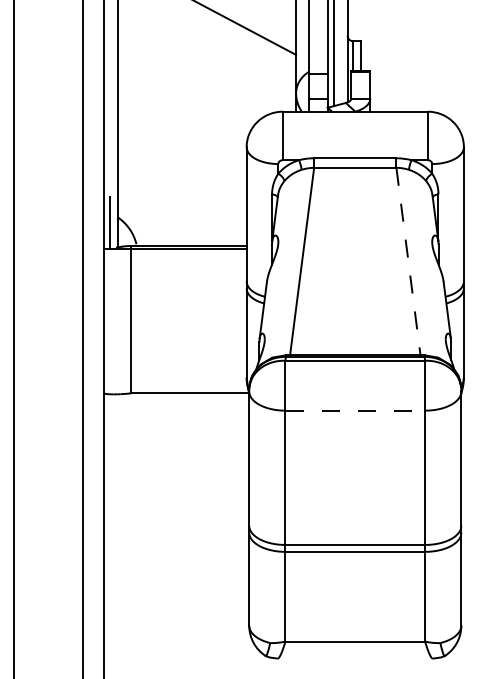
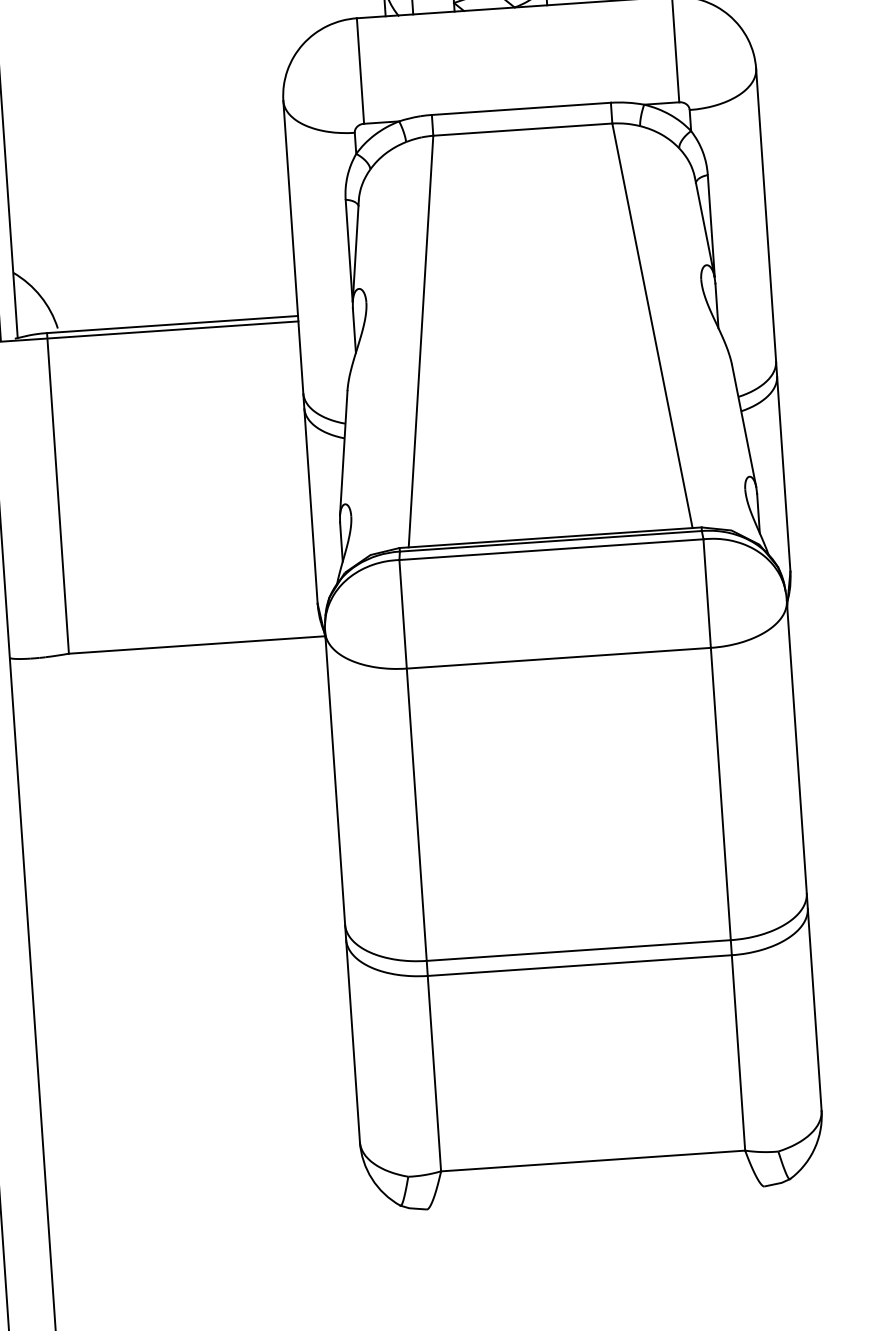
line: (408, 261) -> (652, 325), dashed -> solid
line: (355, 410) -> (559, 657), dashed -> solid

